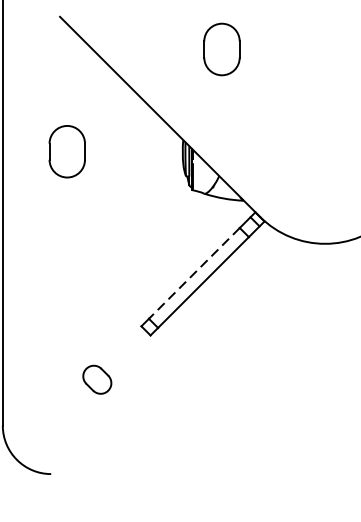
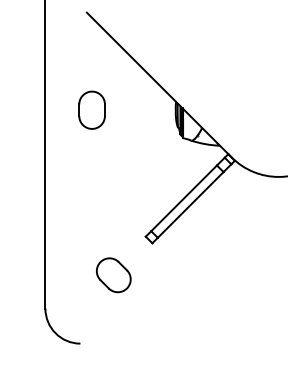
part: (221, 48) -> (203, 35), removed
line: (193, 273) -> (183, 198), dashed -> solid
part: (96, 379) -> (113, 275), size x1.67

